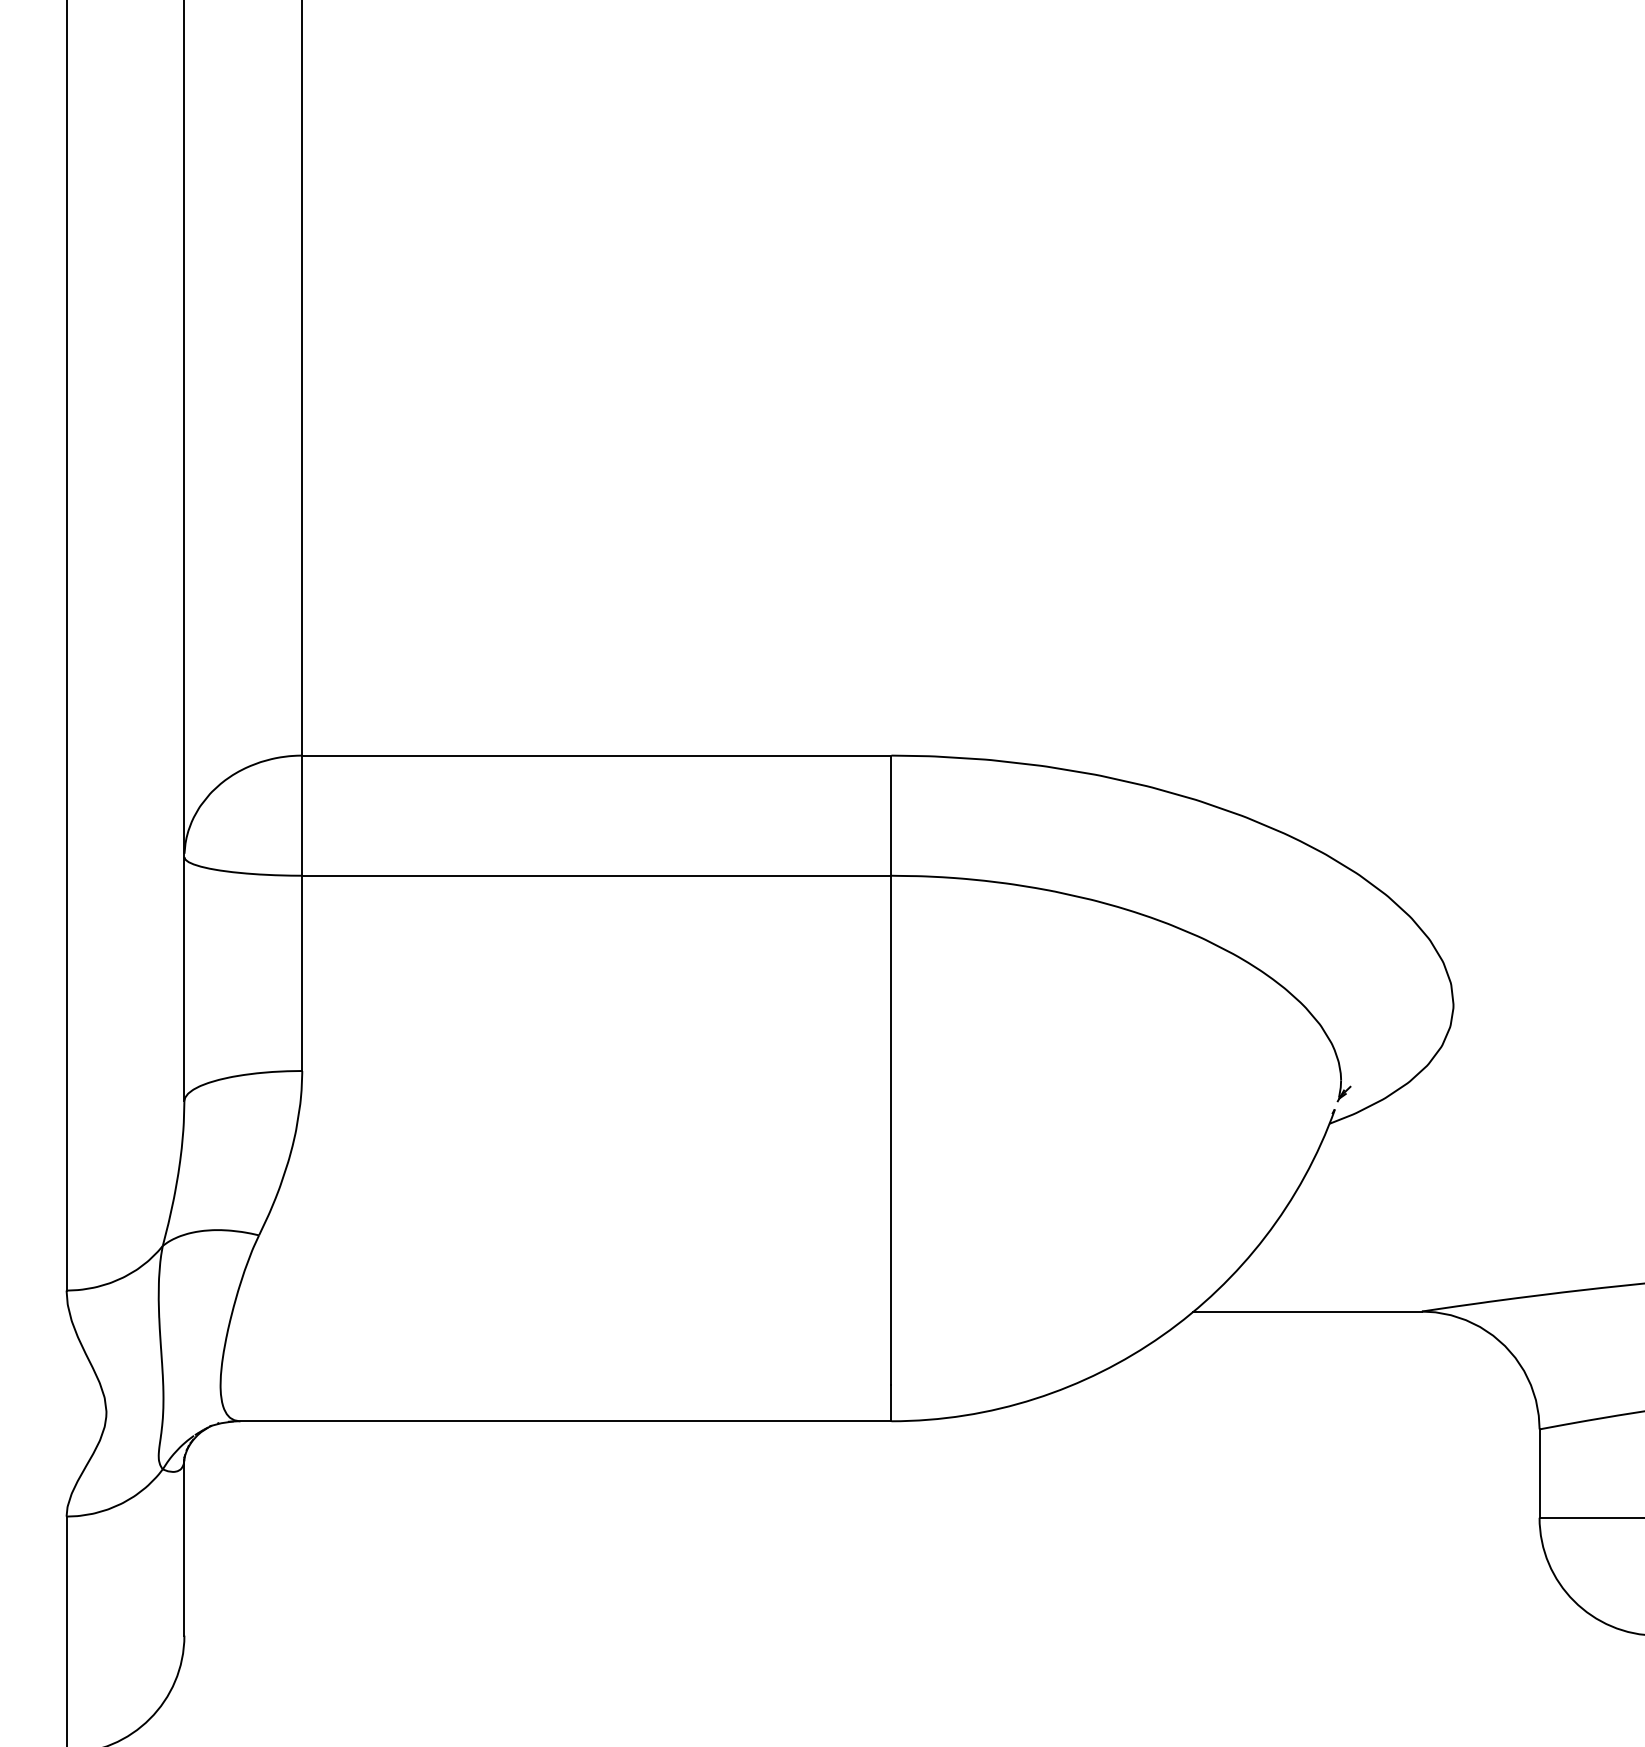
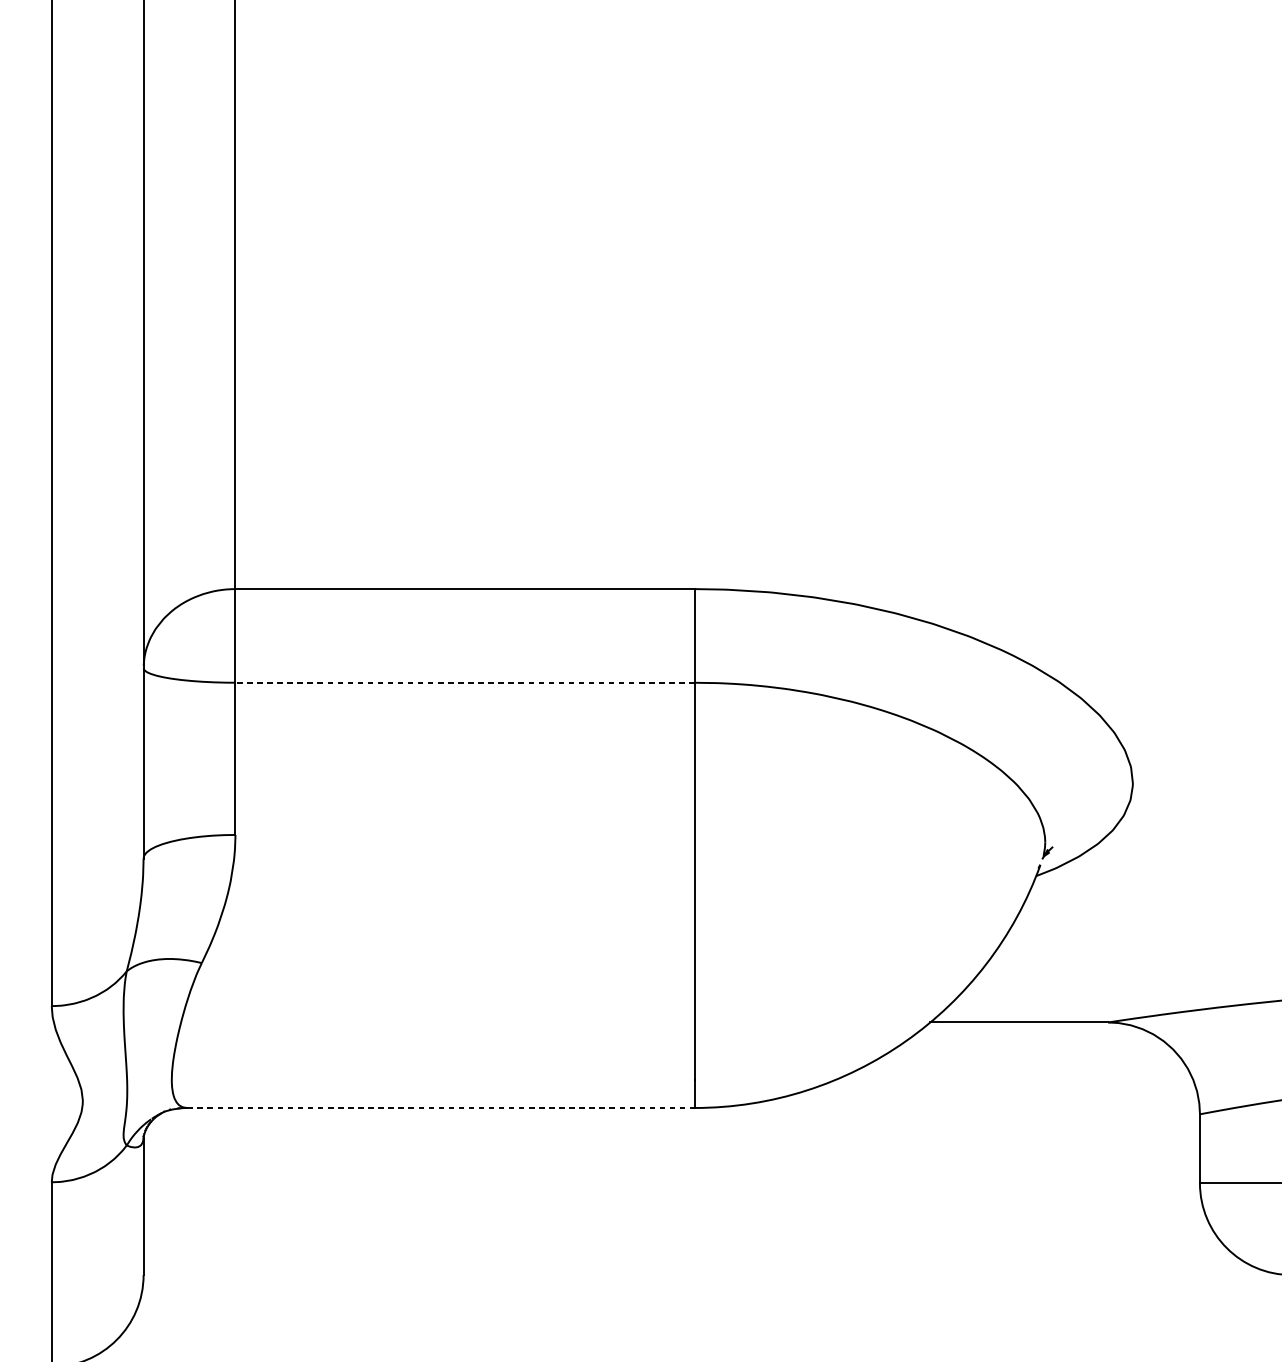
line: (596, 875) -> (464, 682), solid -> dashed
line: (566, 1421) -> (441, 1108), solid -> dashed

